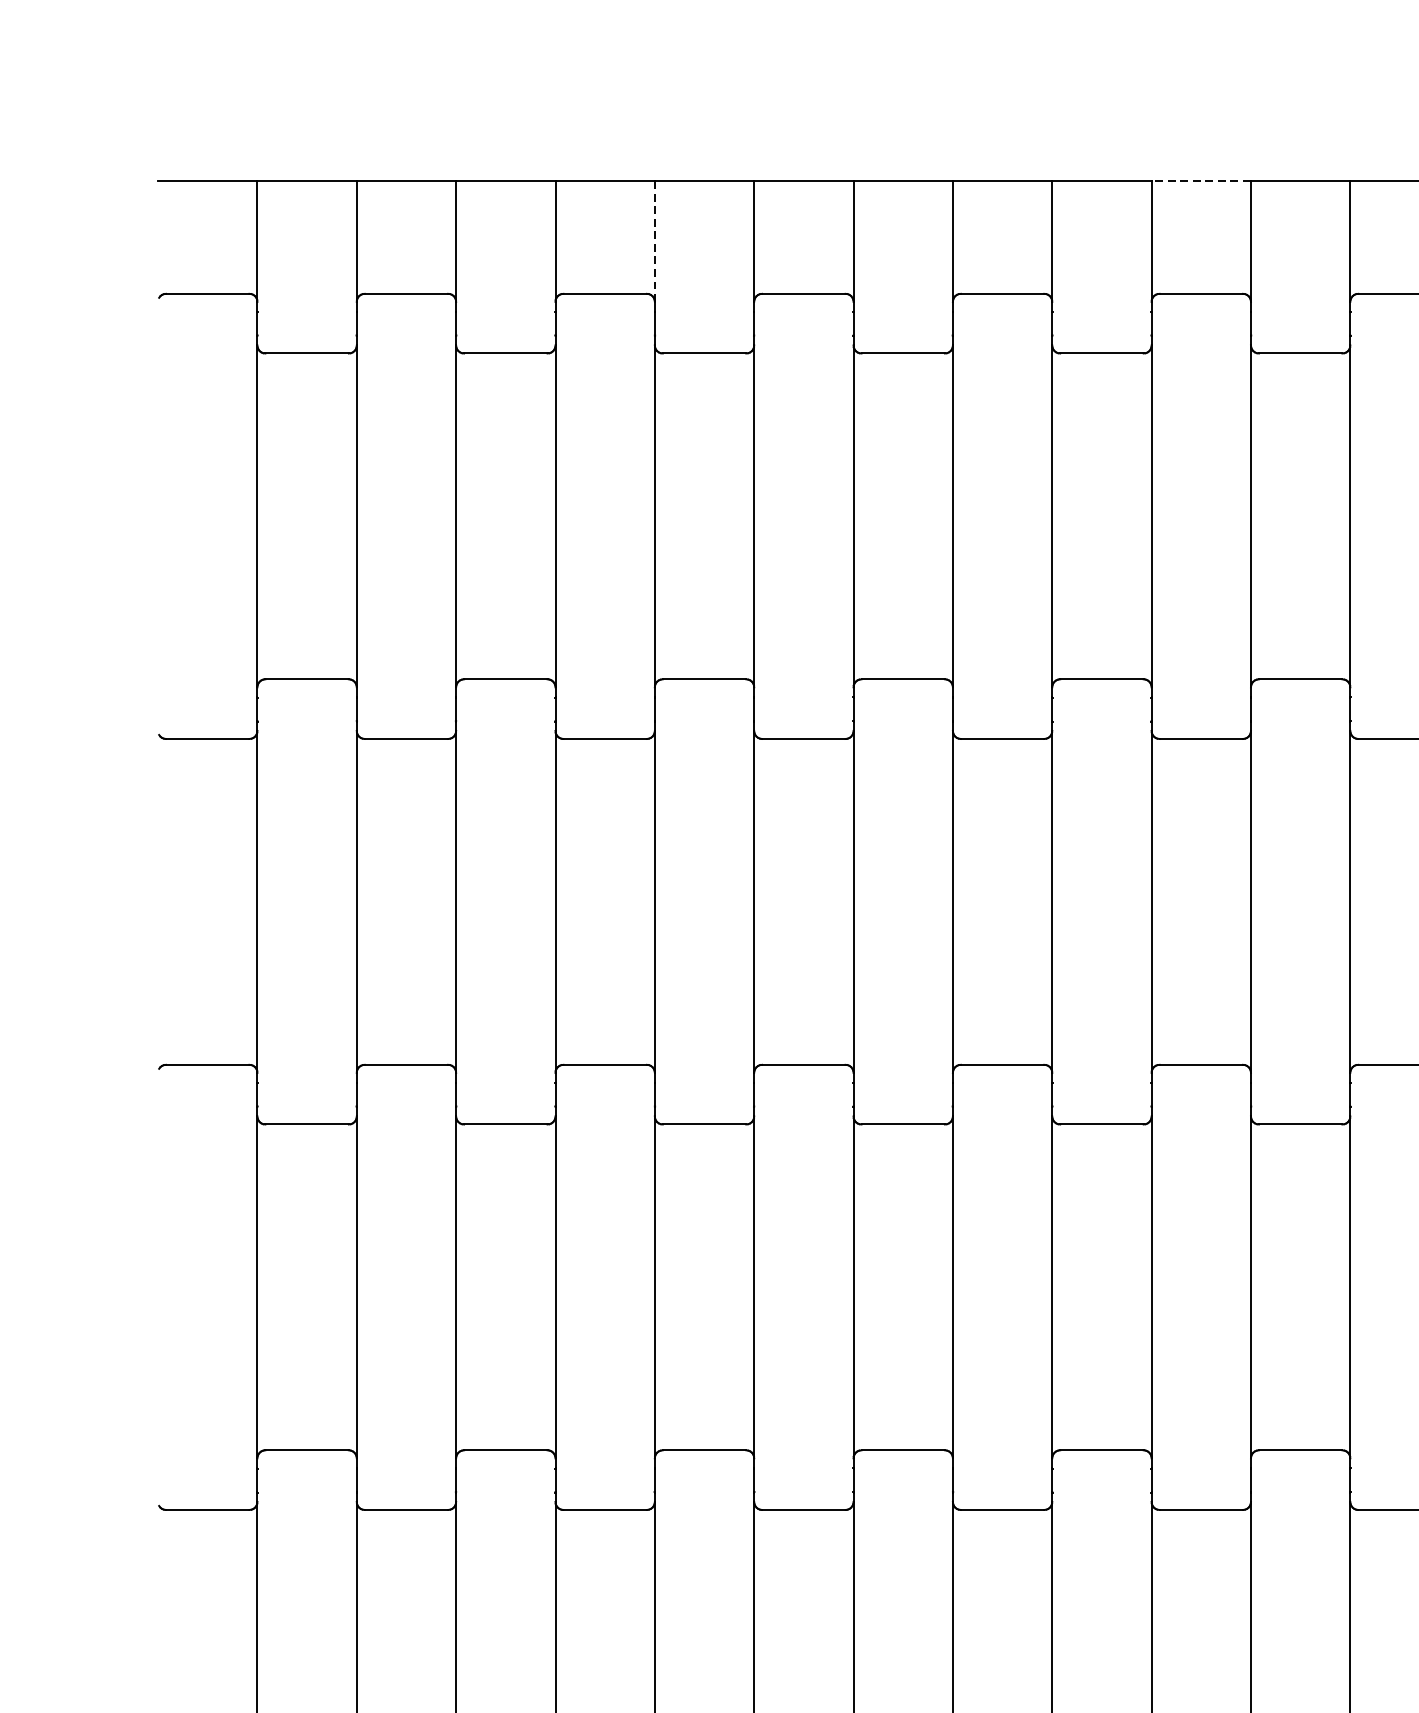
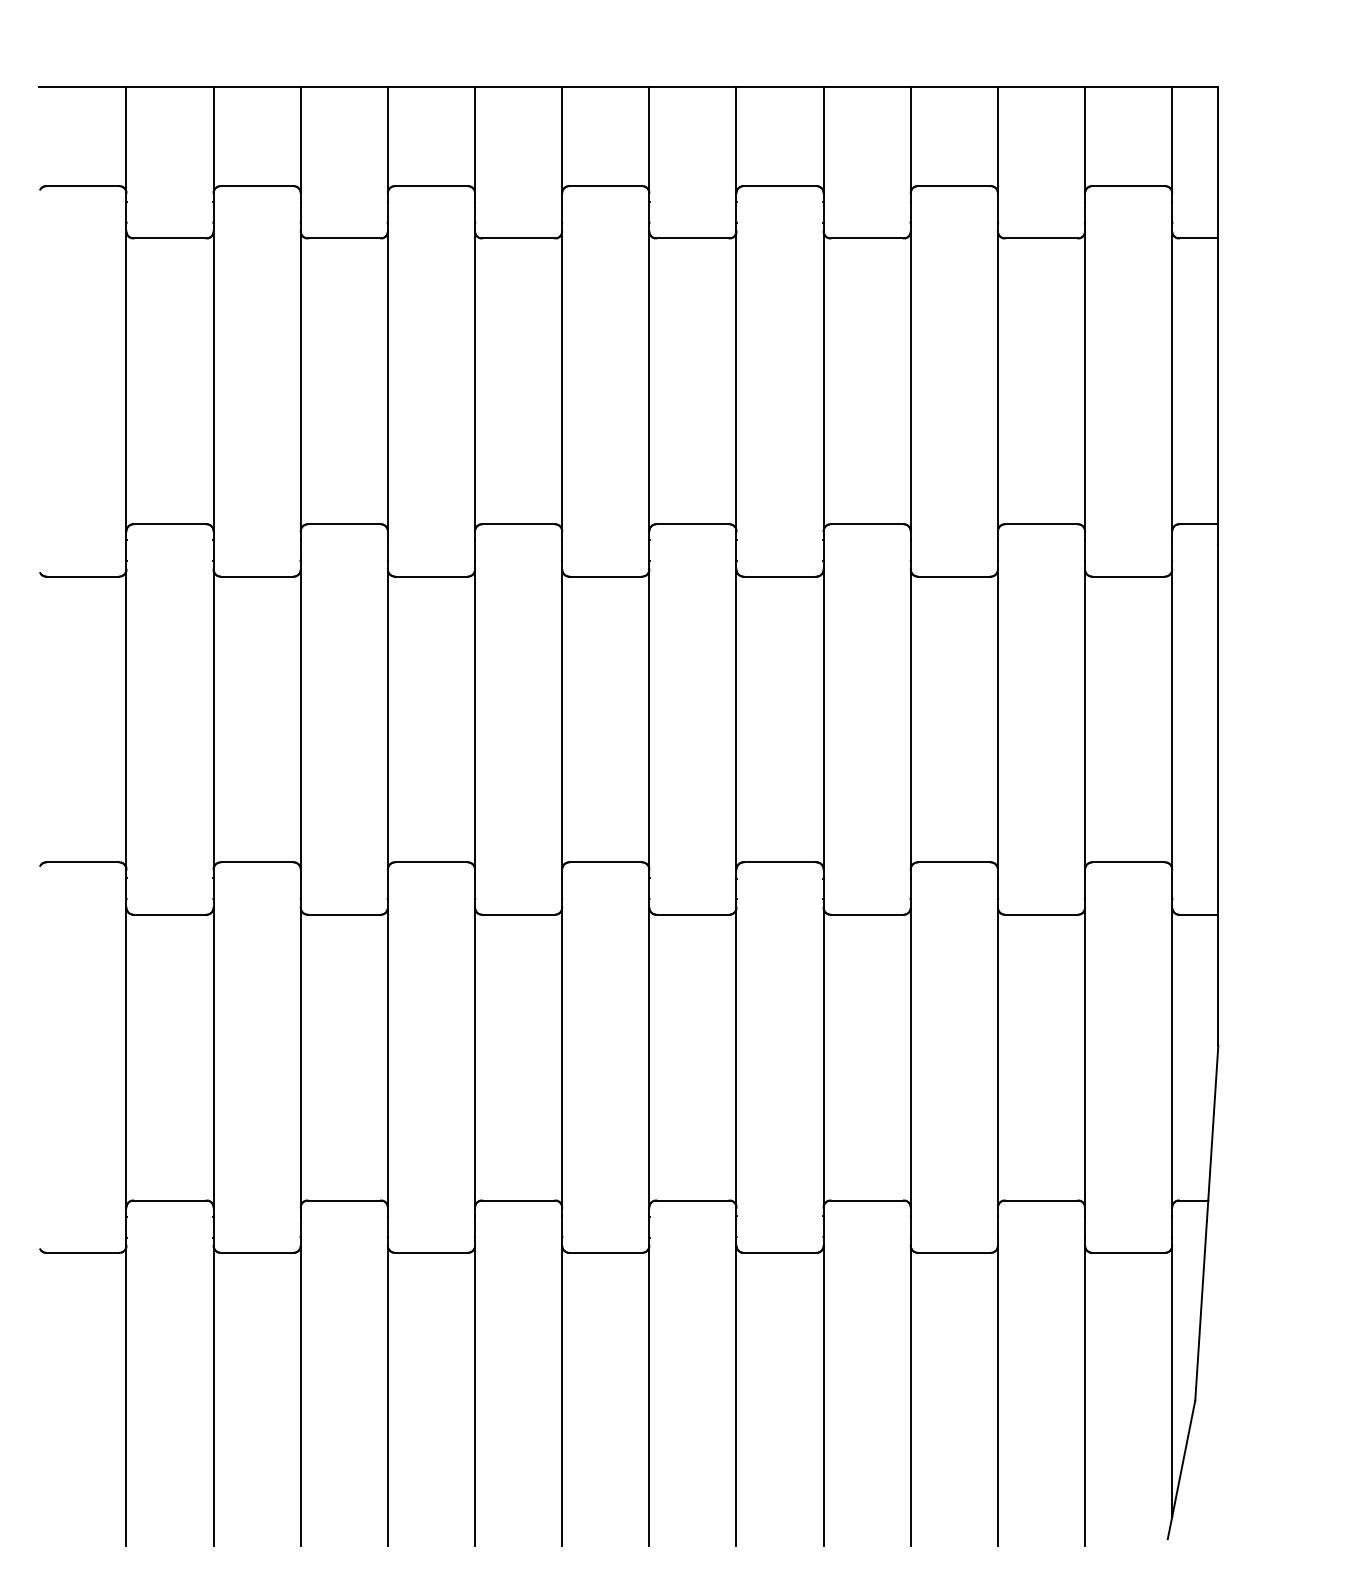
line: (1201, 181) -> (954, 87), dashed -> solid
line: (655, 241) -> (475, 140), dashed -> solid

